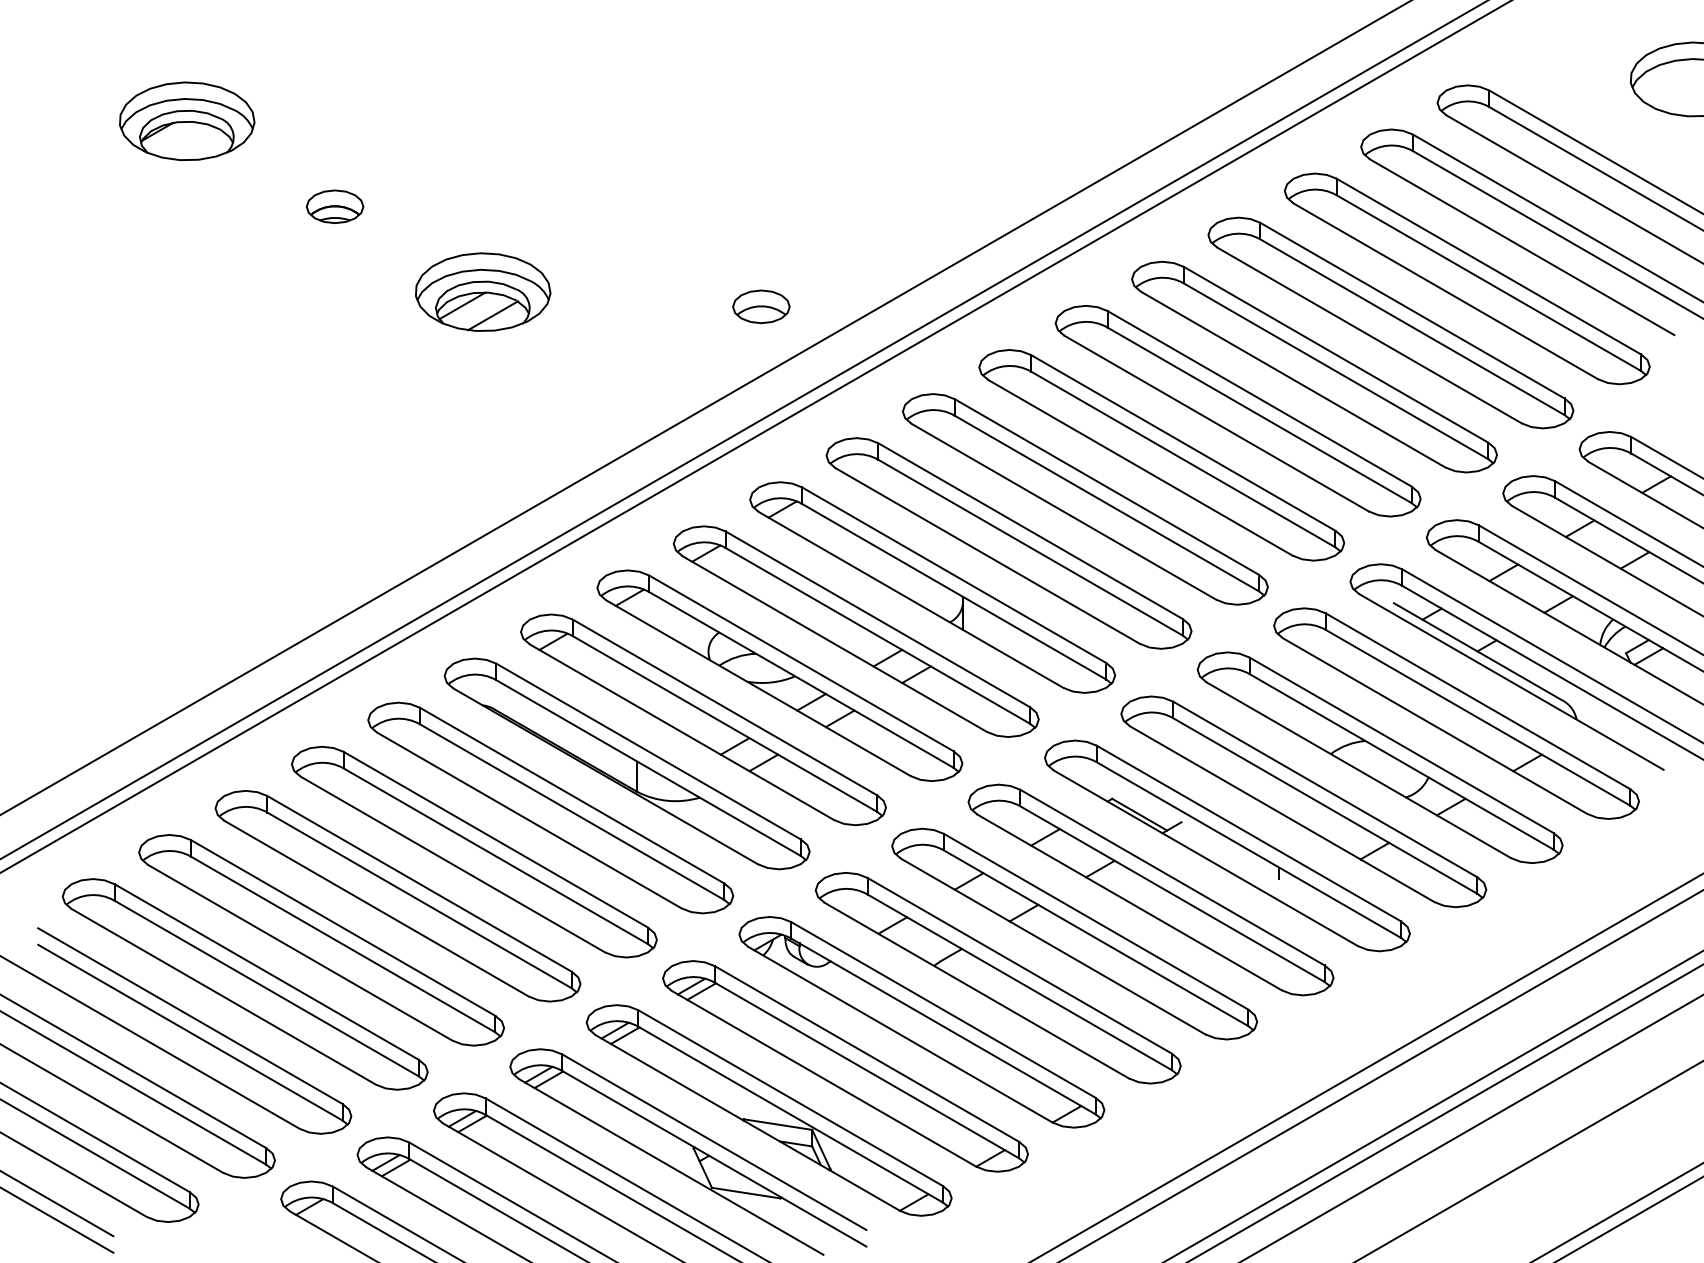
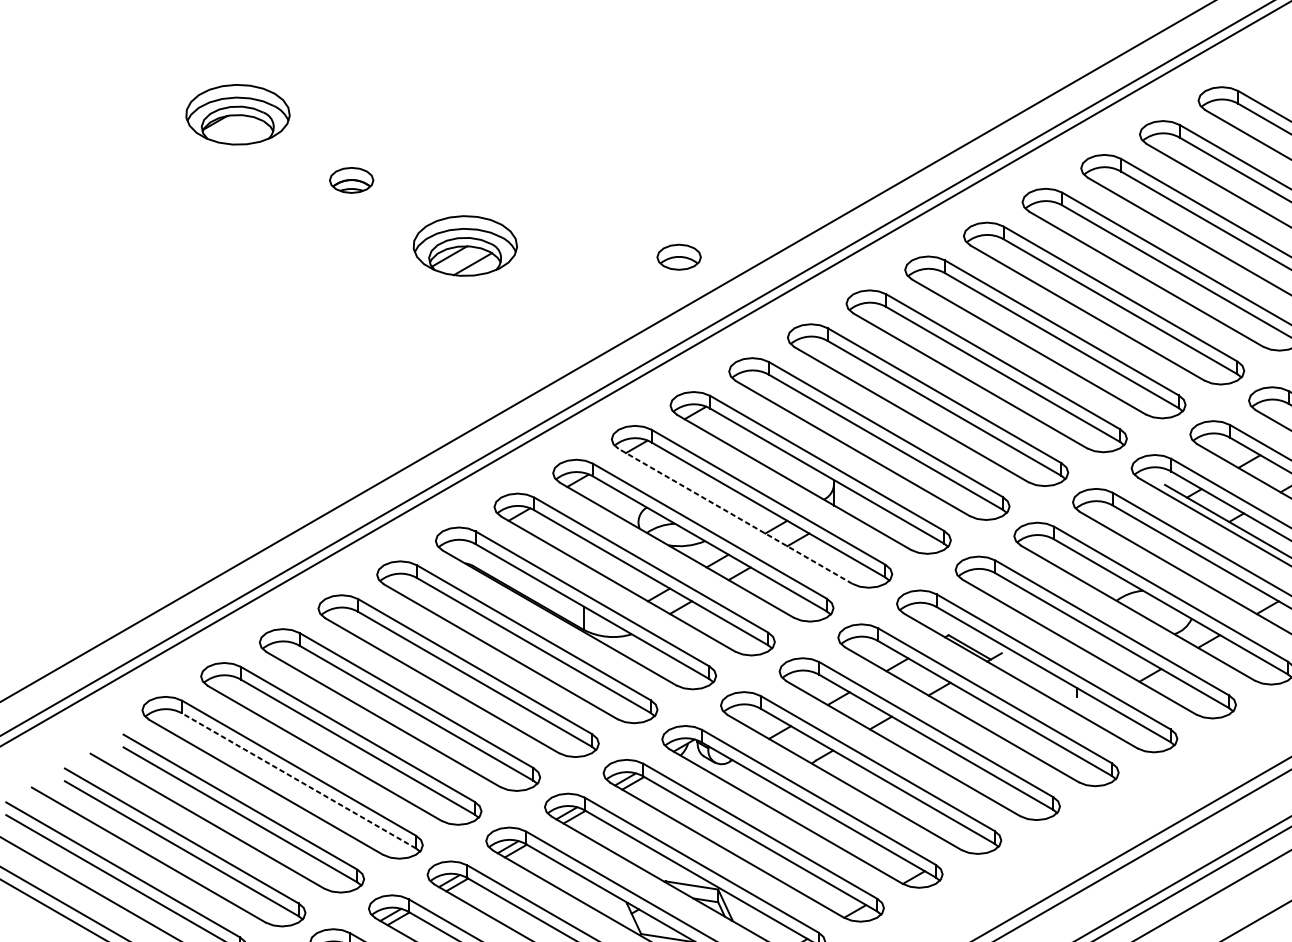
line: (834, 644) -> (735, 516), solid -> dashed
line: (266, 988) -> (298, 780), solid -> dashed

